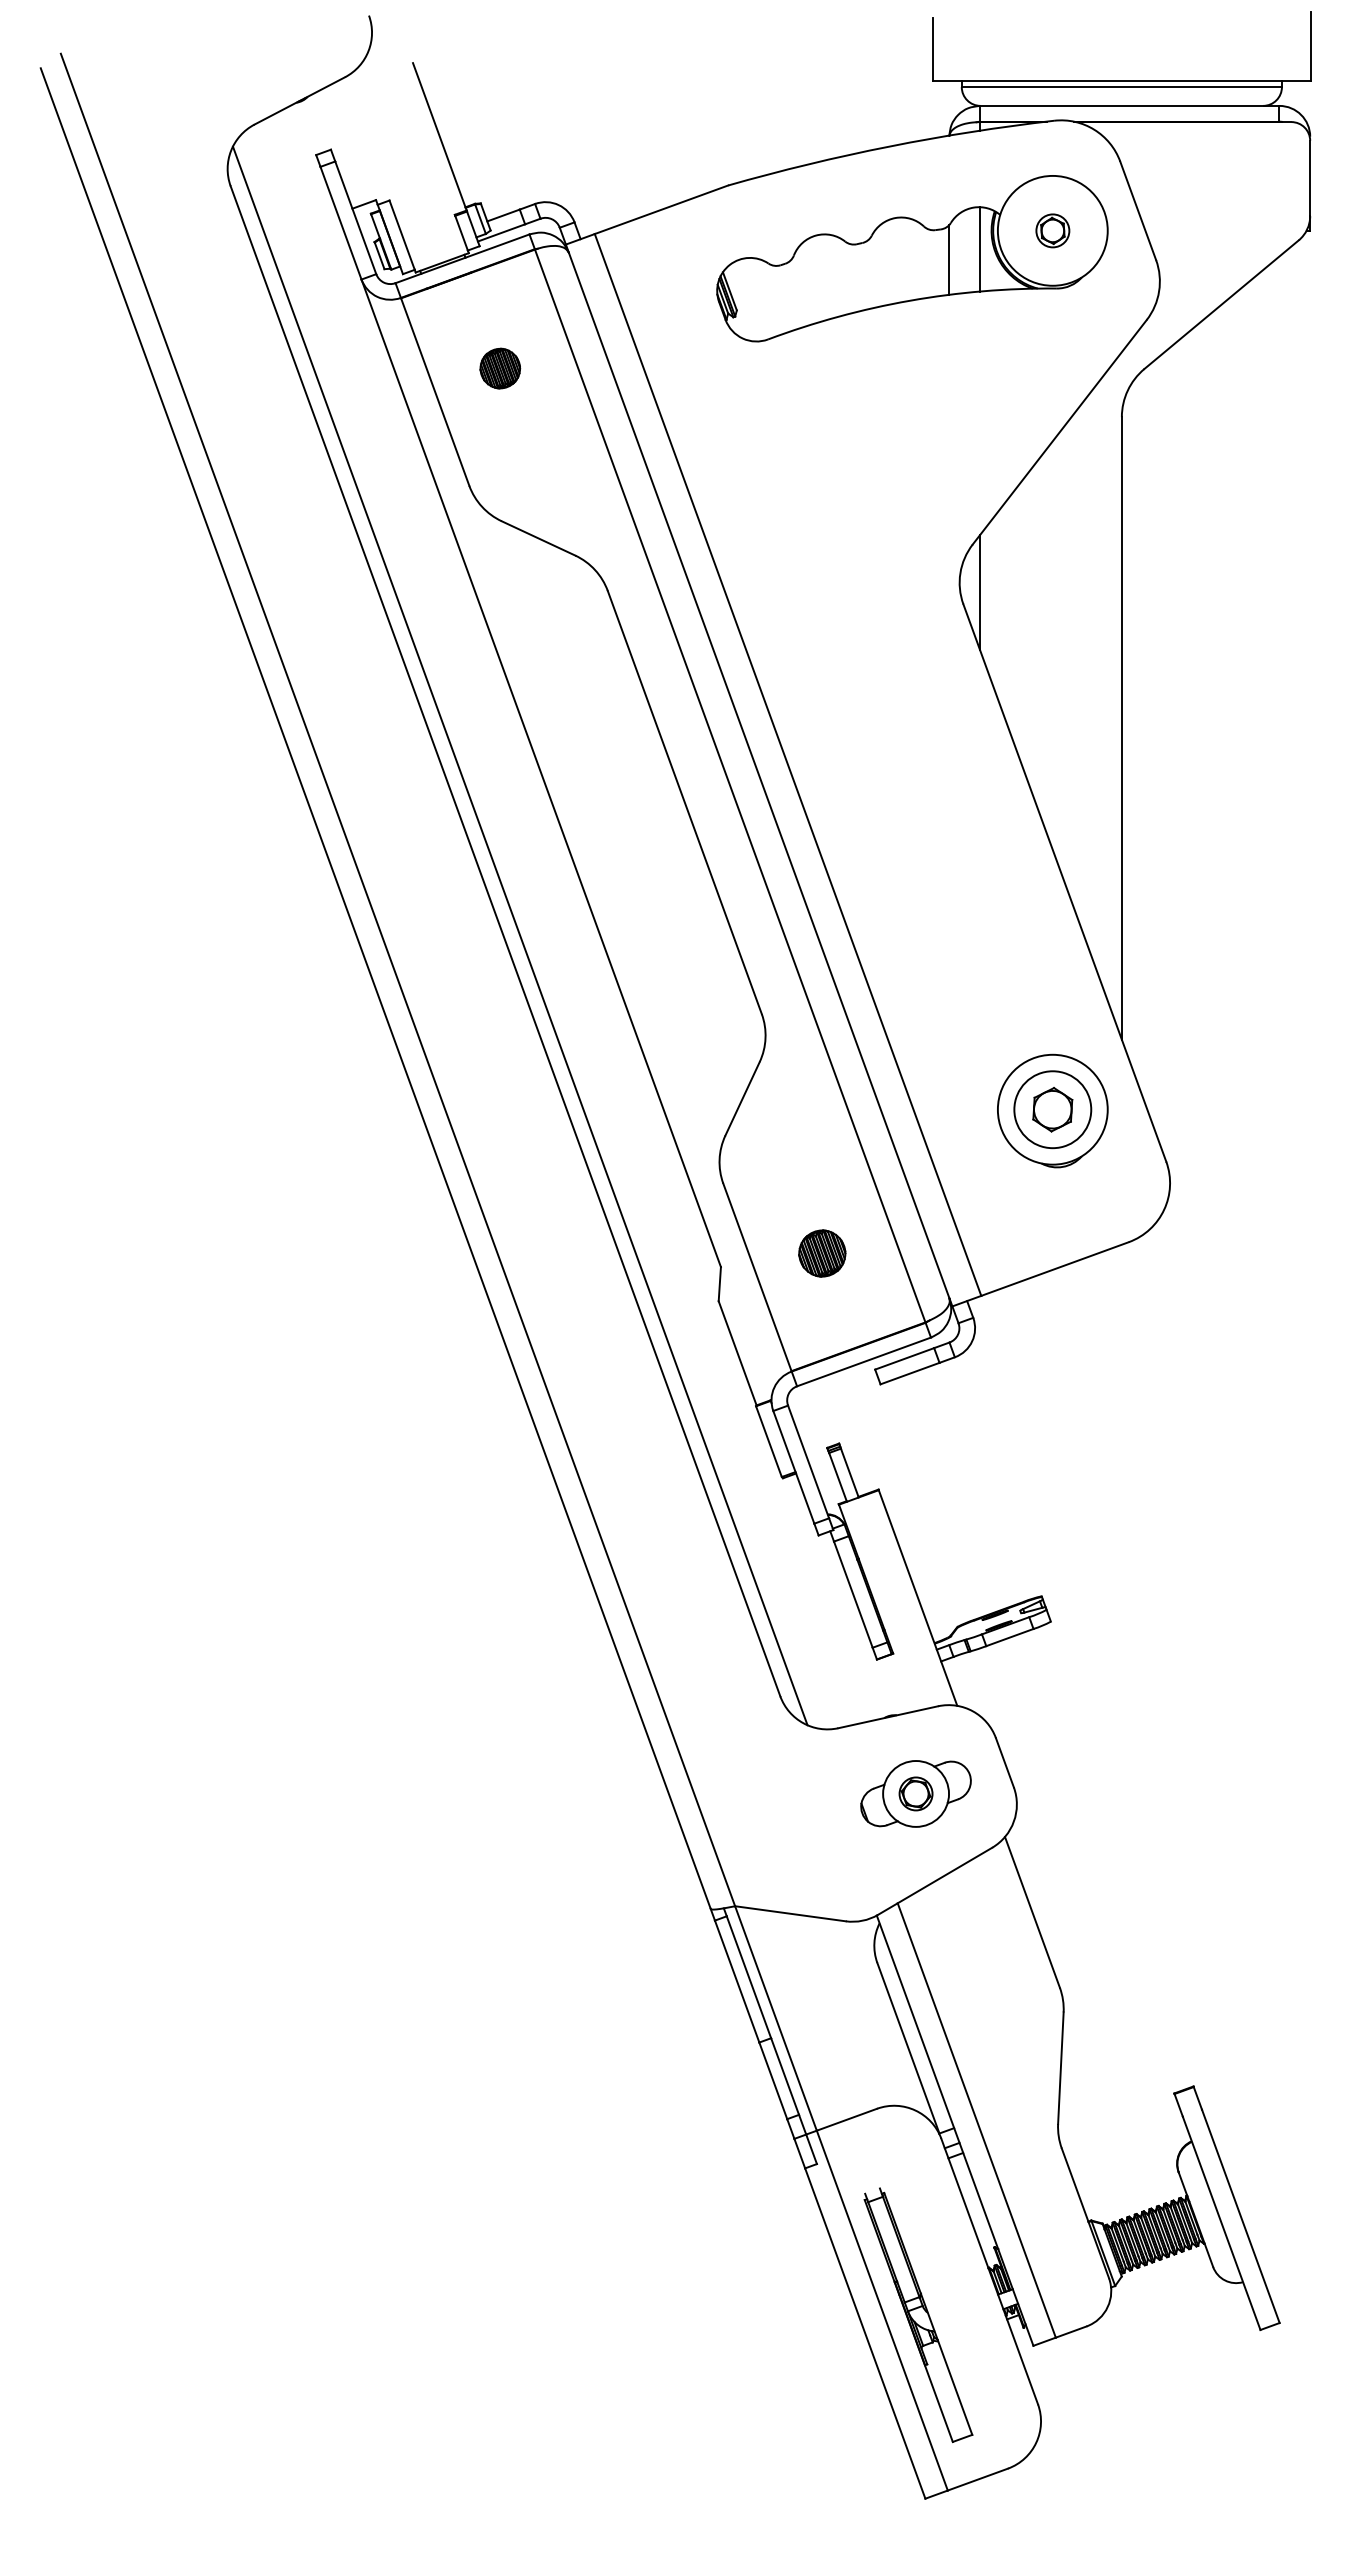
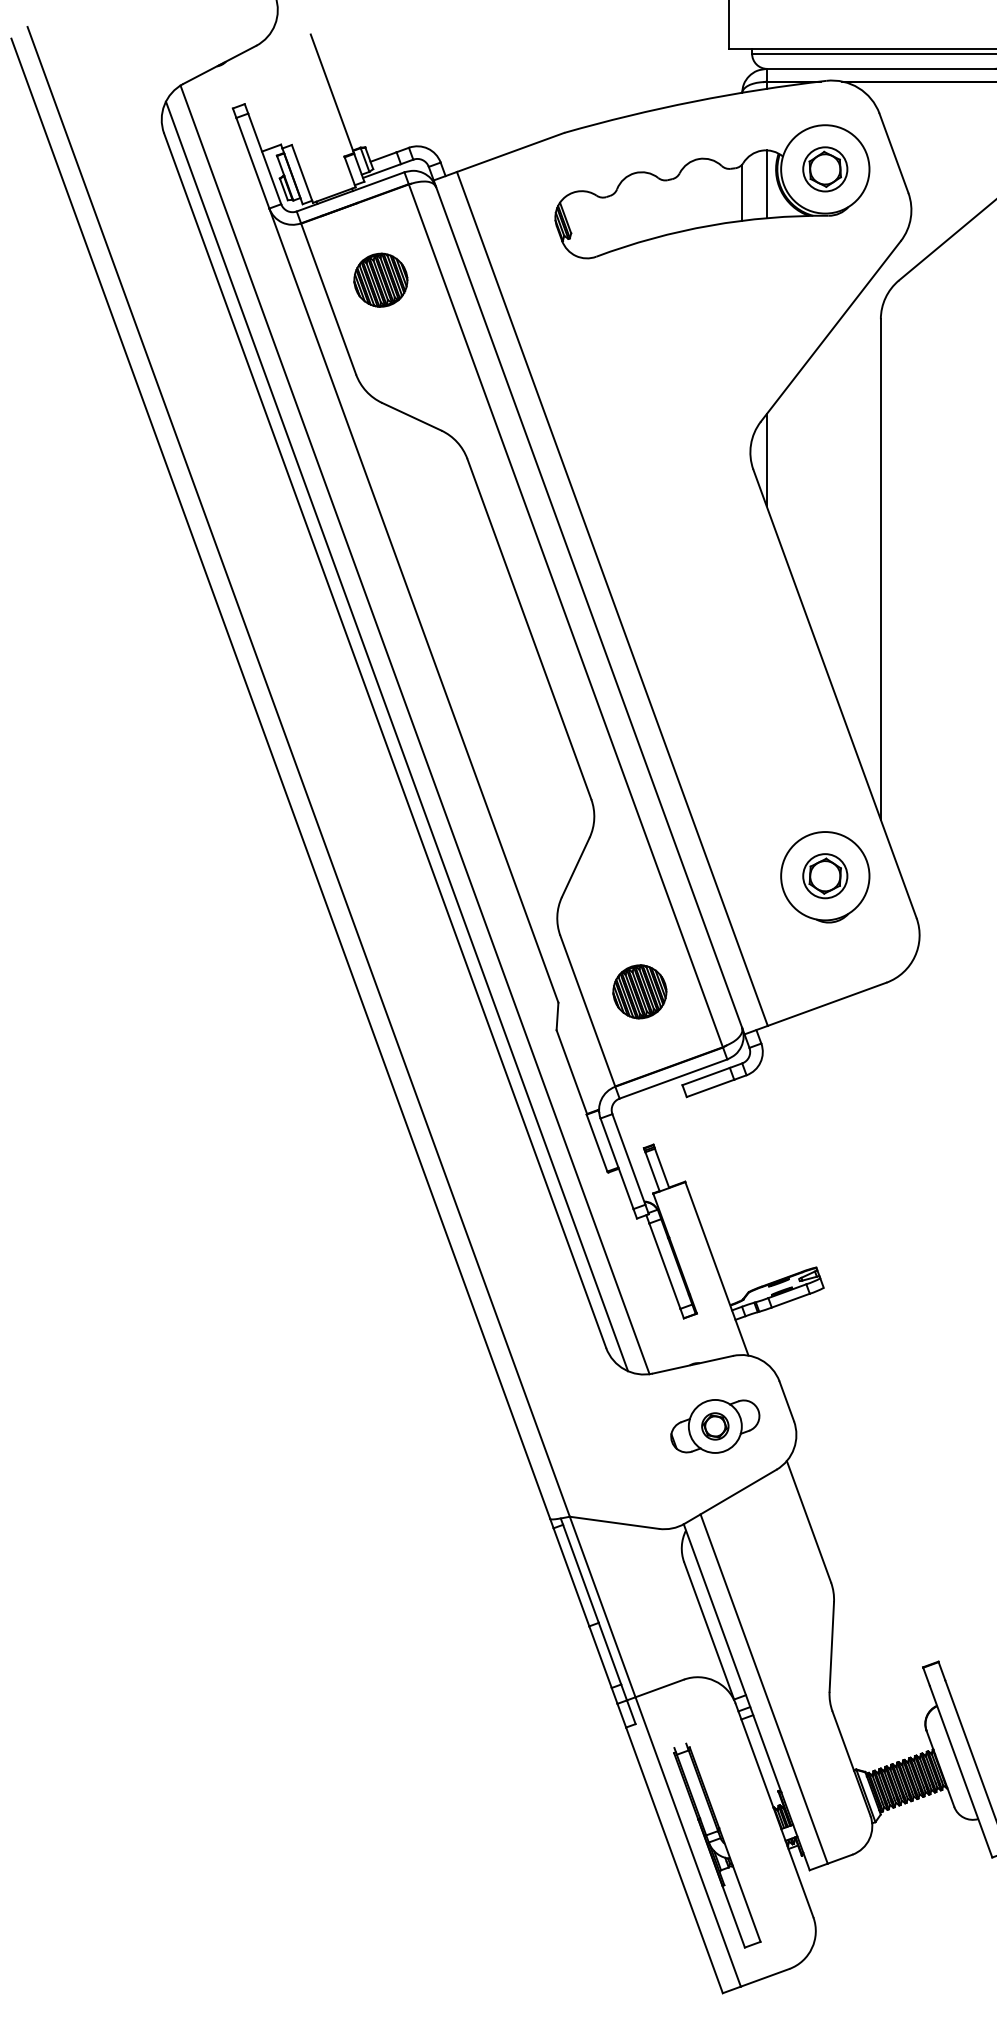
part: (1052, 230) -> (825, 169), size x1.67
part: (500, 368) -> (381, 280), size x1.67
line: (542, 927) -> (414, 729), added
circle: (1052, 1109) -> (825, 876), size x0.71
part: (822, 1253) -> (640, 991), size x1.43

